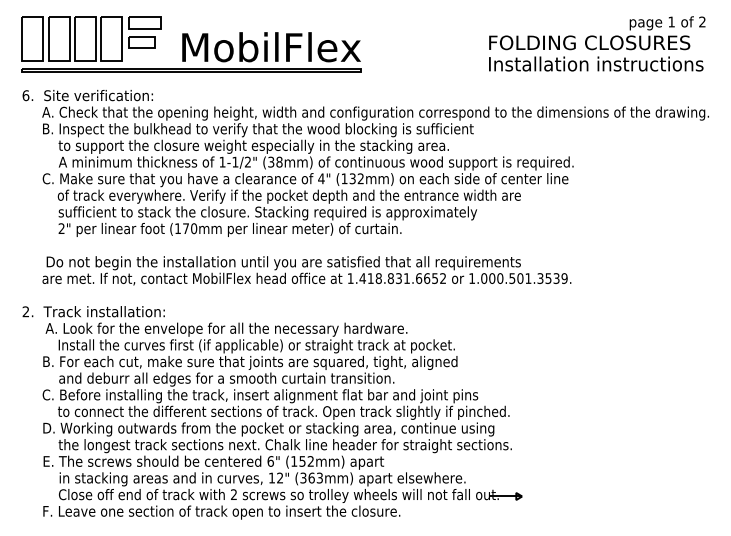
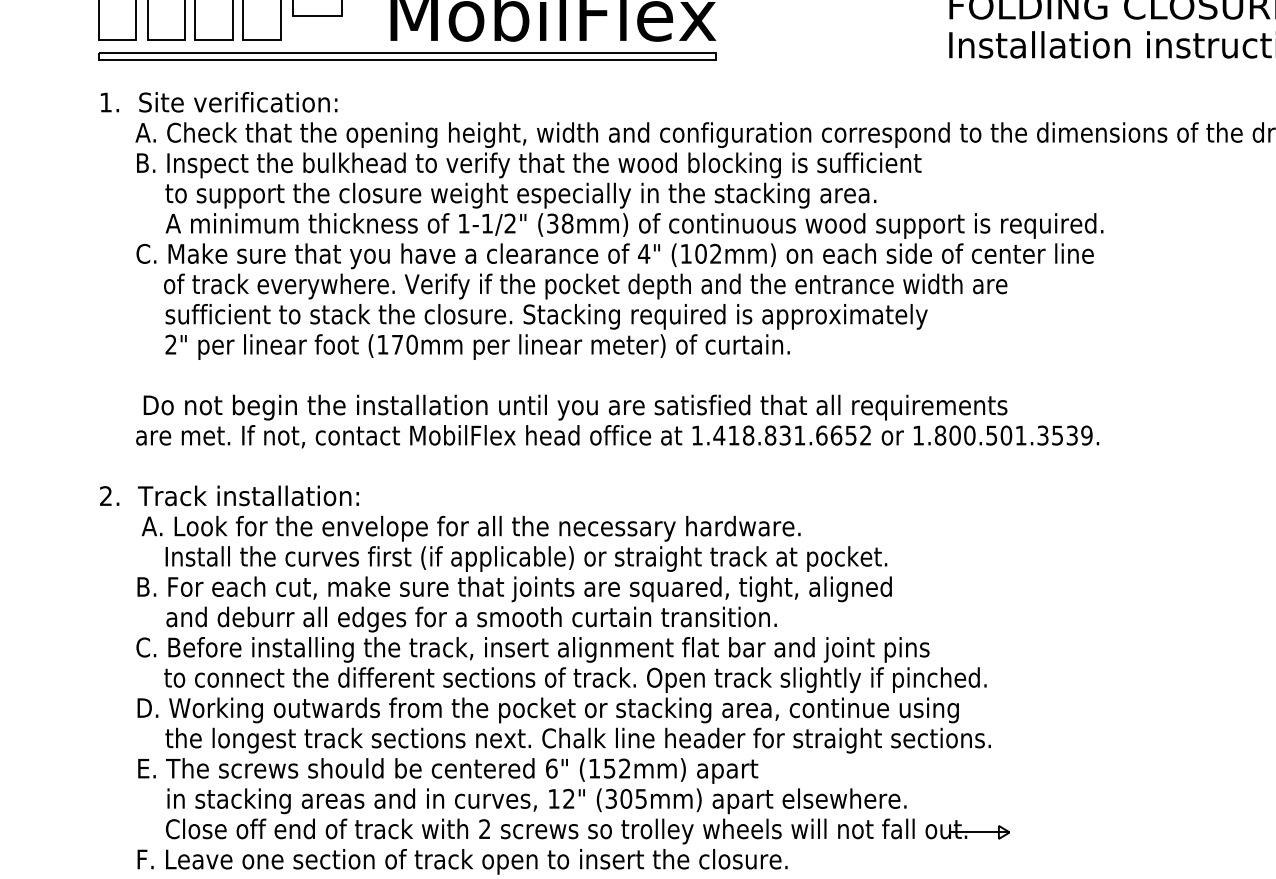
text: (25, 95) -> (105, 102), 6. -> 1.
text: (352, 178) -> (700, 253), (132mm) -> (102mm)
text: (484, 278) -> (941, 435), 1.000.501.3539. -> 1.800.501.3539.
text: (315, 477) -> (633, 797), (363mm) -> (305mm)

